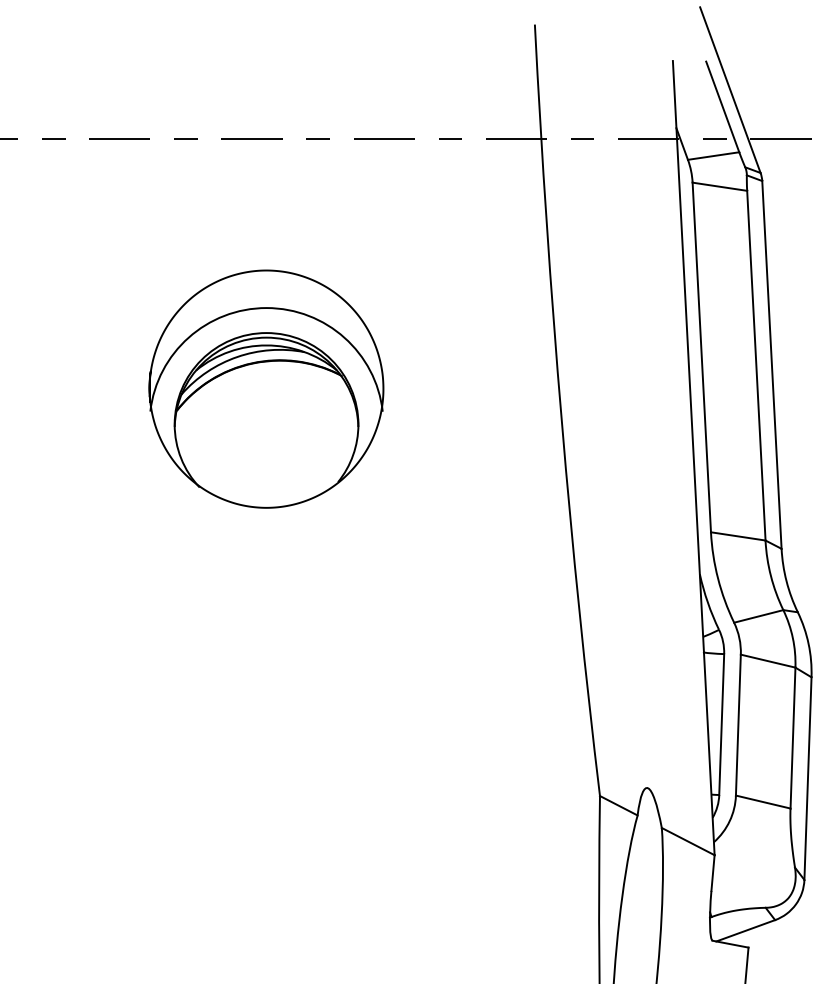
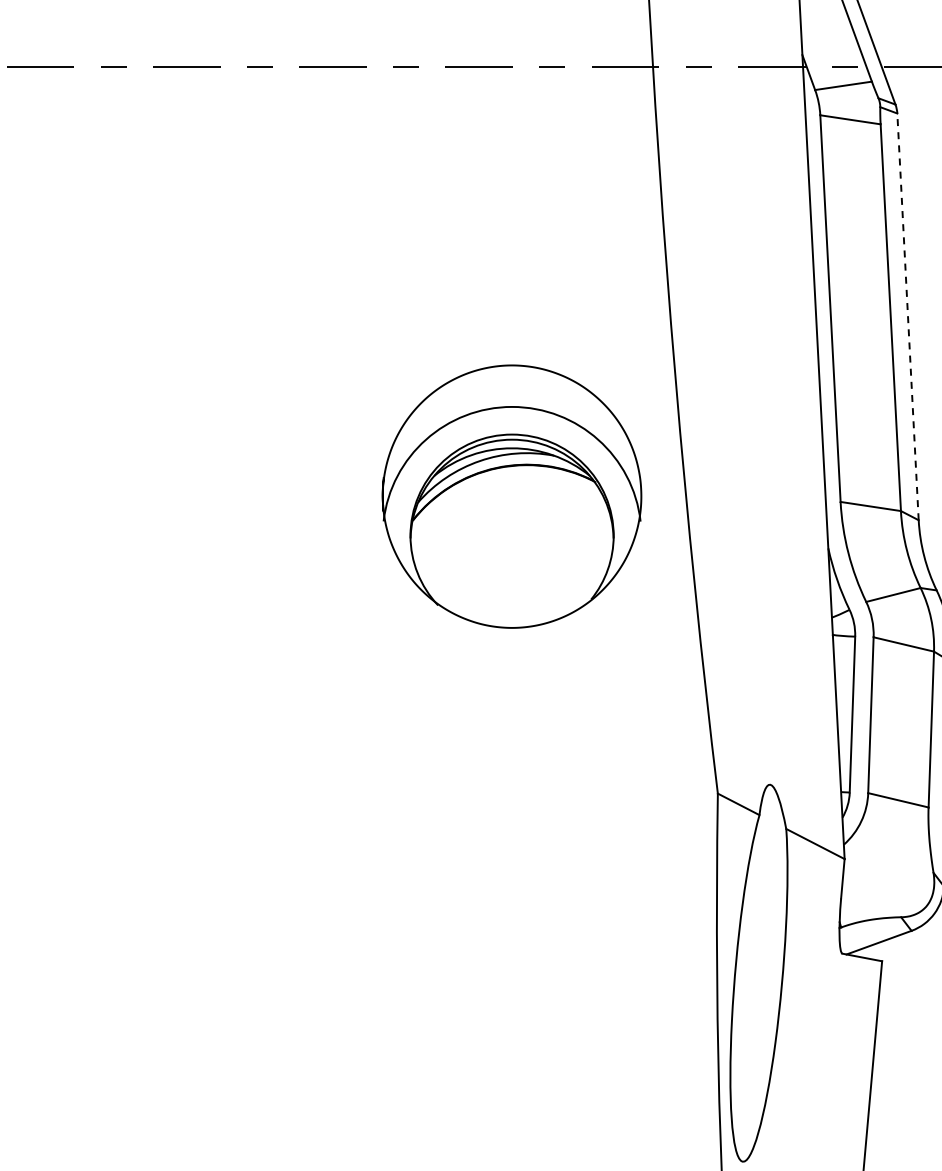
line: (772, 364) -> (908, 316), solid -> dashed
part: (266, 389) -> (511, 496), moved

